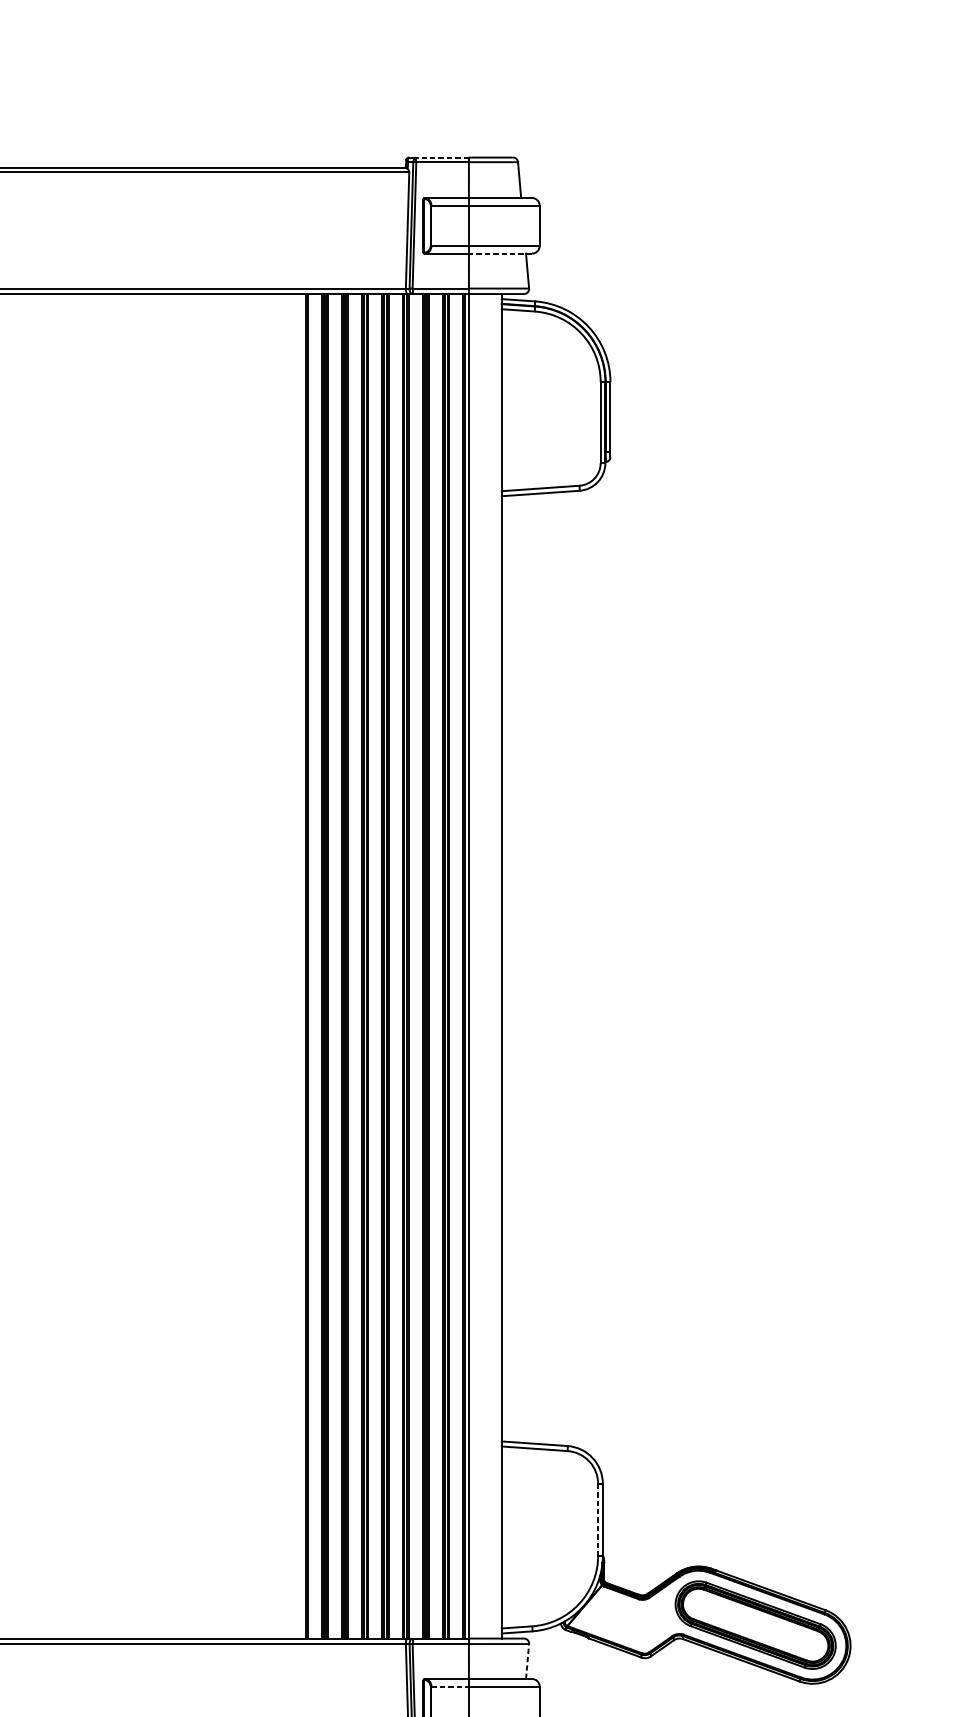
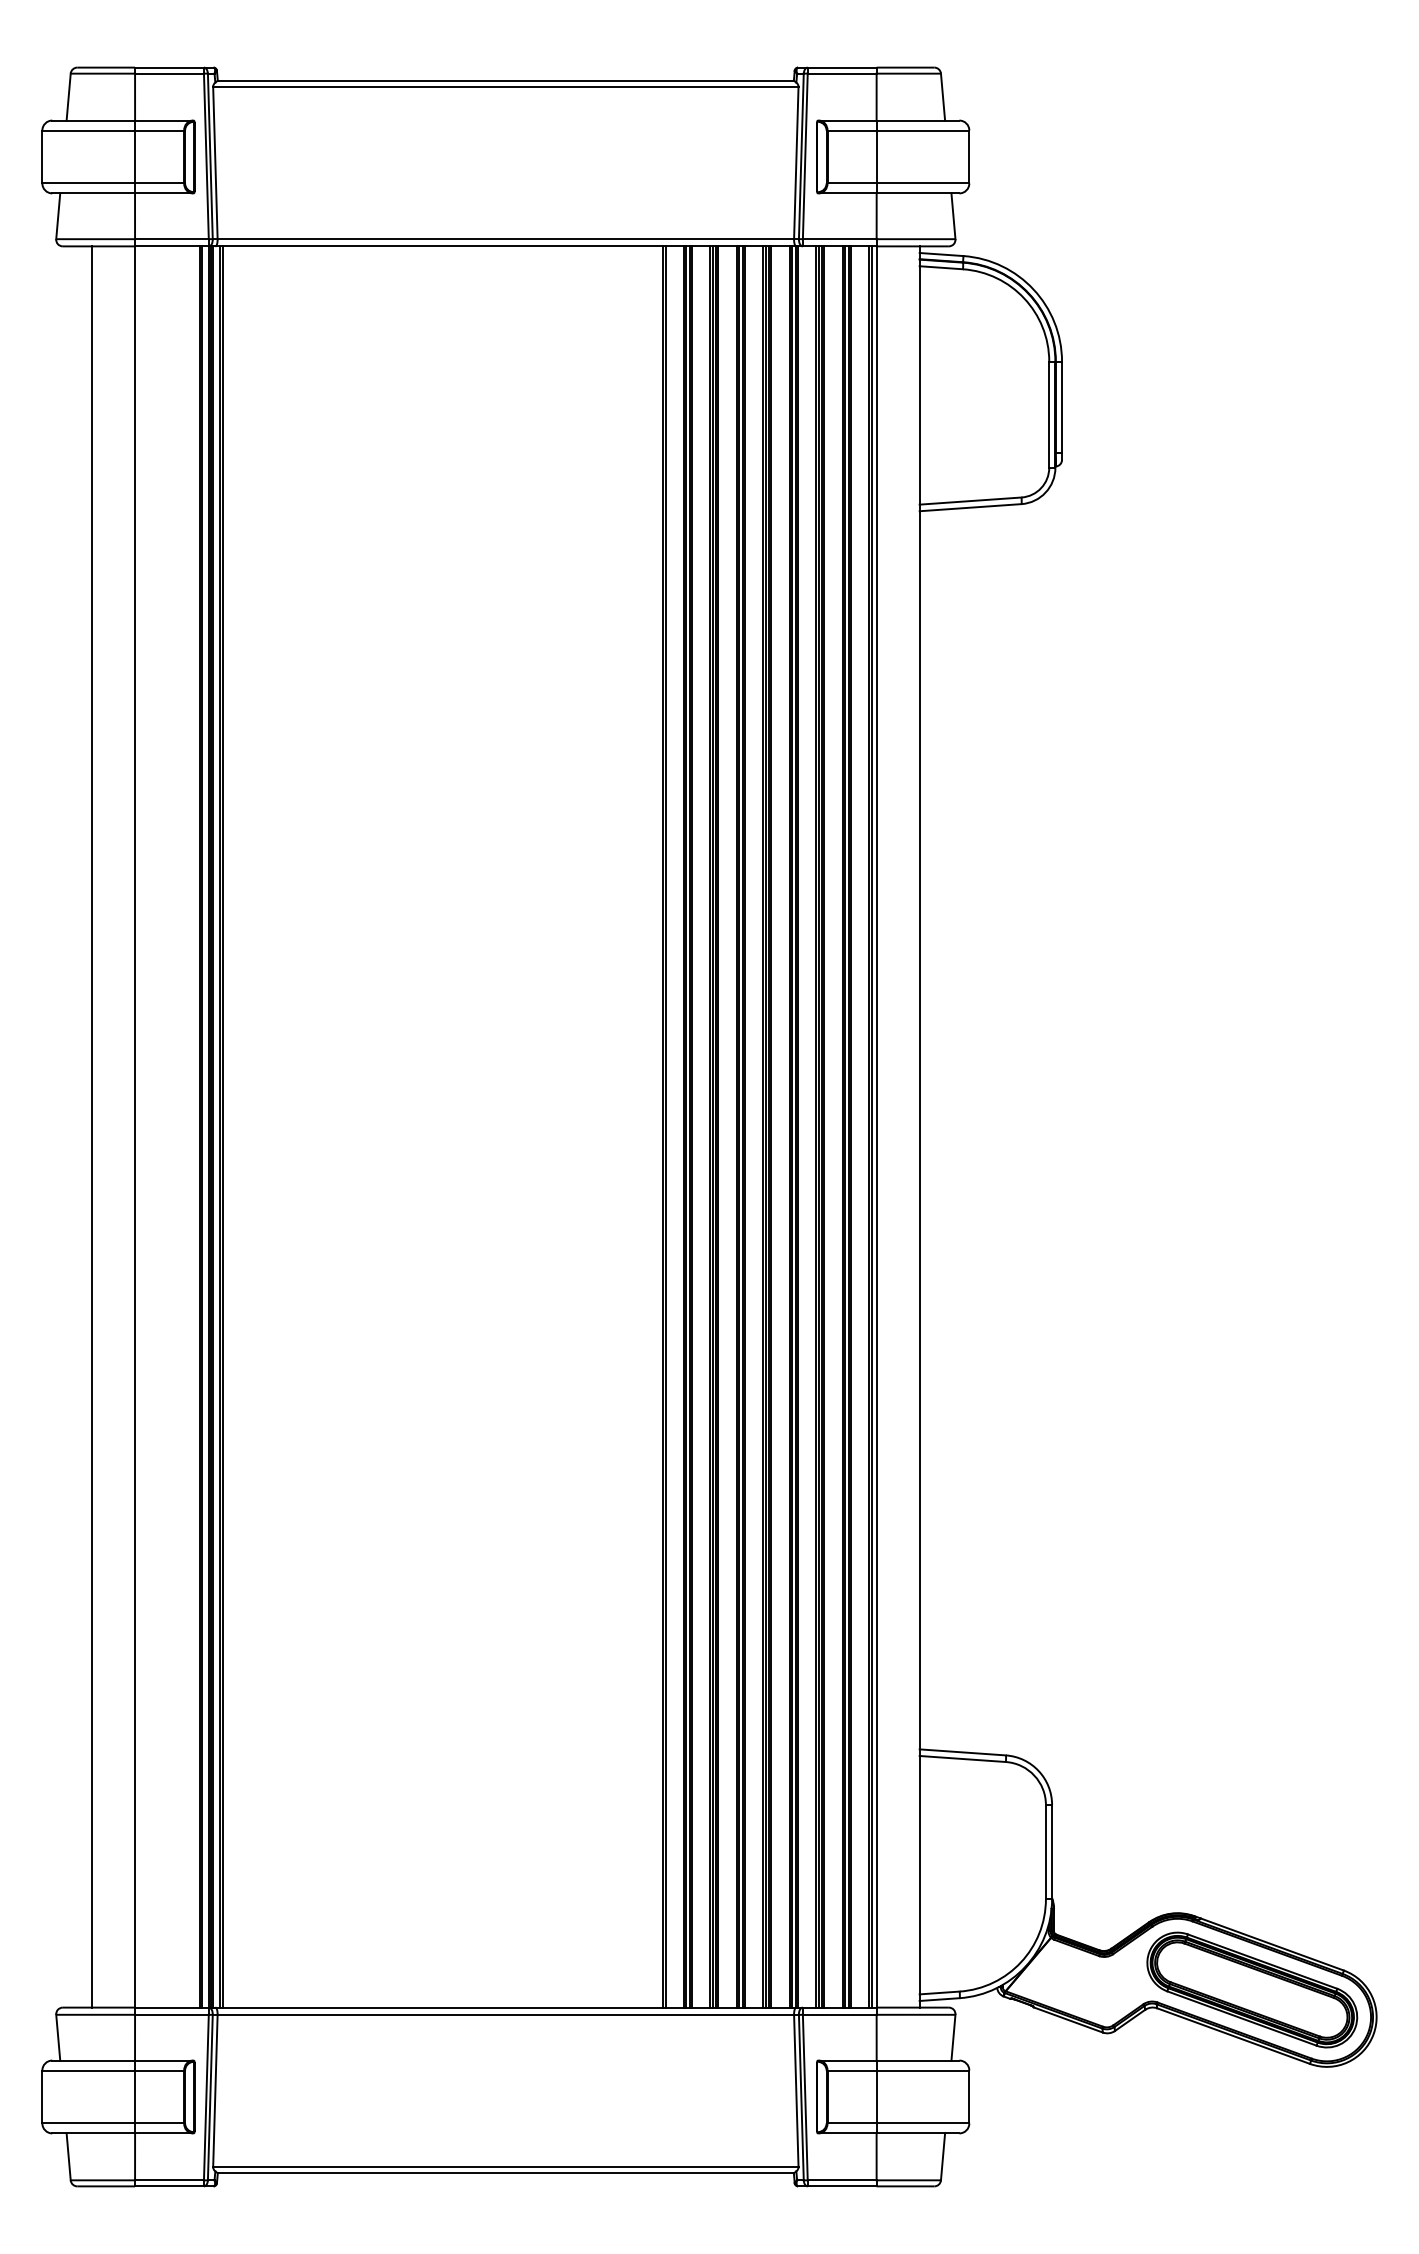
line: (442, 157) -> (841, 67), dashed -> solid
line: (500, 253) -> (917, 193), dashed -> solid
line: (597, 1520) -> (1045, 1852), dashed -> solid
line: (527, 1661) -> (953, 2037), dashed -> solid
line: (450, 1686) -> (852, 2070), dashed -> solid

